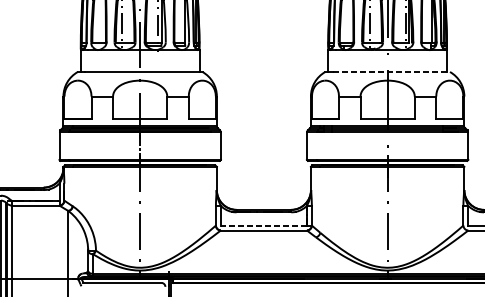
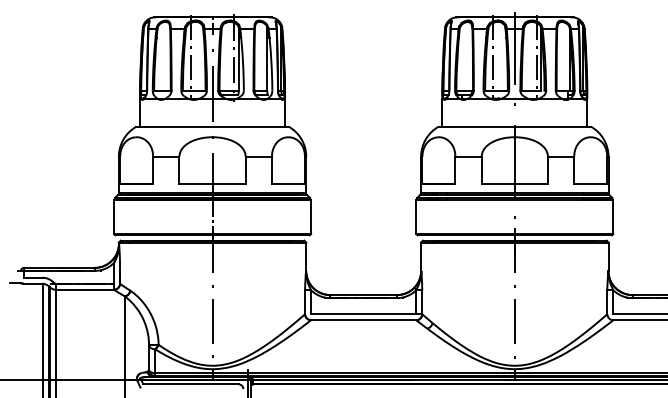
line: (391, 71) -> (519, 126), dashed -> solid
line: (263, 225) -> (363, 314), dashed -> solid

